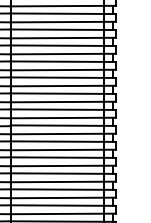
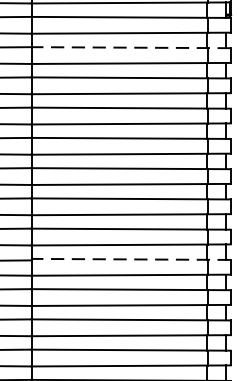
line: (63, 13) -> (131, 47), solid -> dashed
line: (63, 125) -> (131, 259), solid -> dashed

